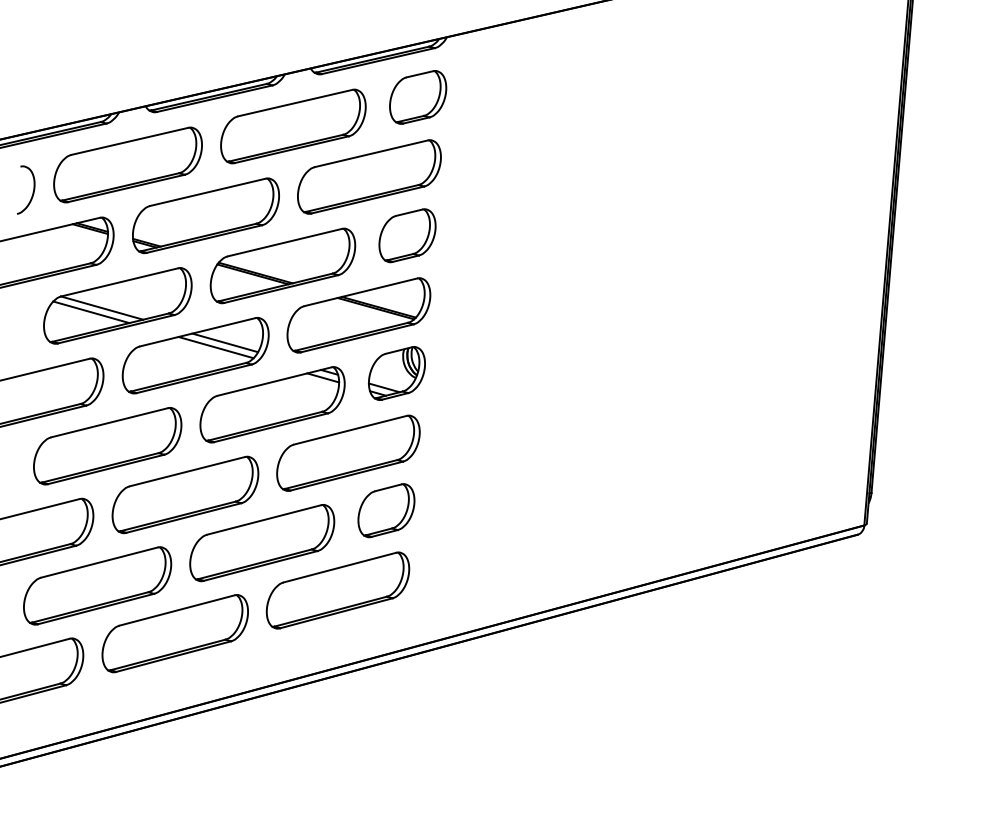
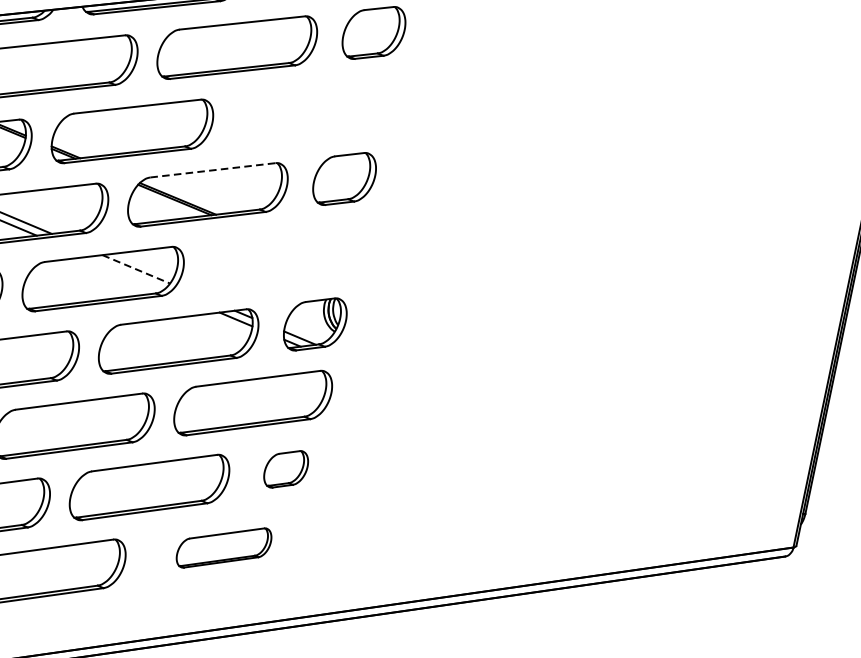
part: (369, 176) -> (311, 110), removed
line: (284, 242) -> (212, 170), solid -> dashed
part: (358, 315) -> (281, 257), removed
line: (225, 343) -> (136, 270), solid -> dashed
line: (215, 347) -> (125, 272), removed
part: (386, 510) -> (286, 469), size x0.7
part: (337, 590) -> (223, 547), size x0.6

